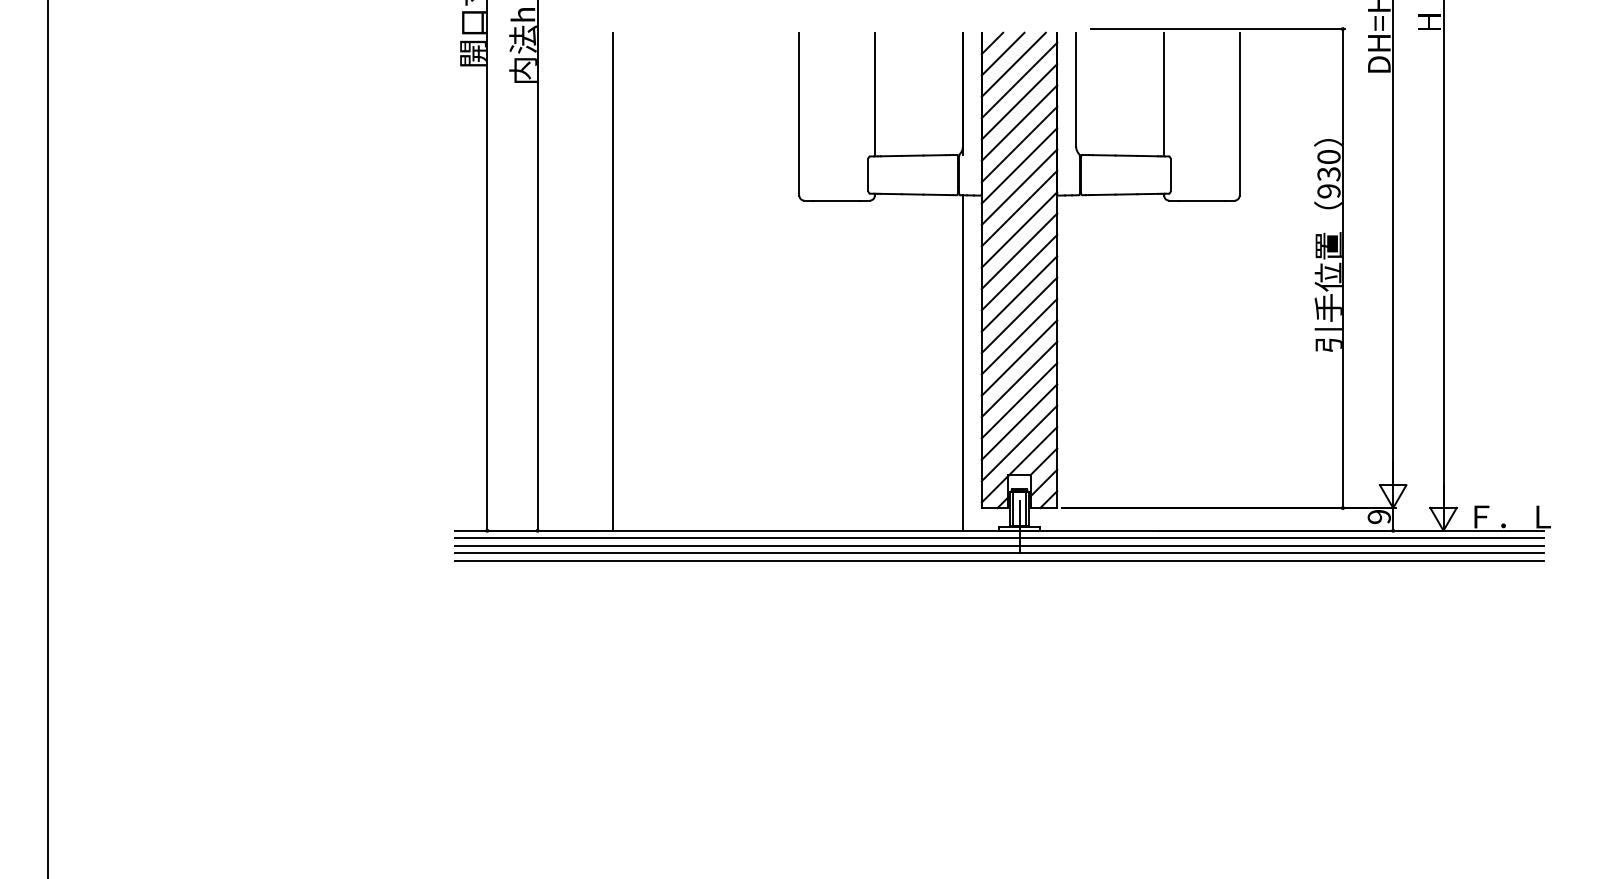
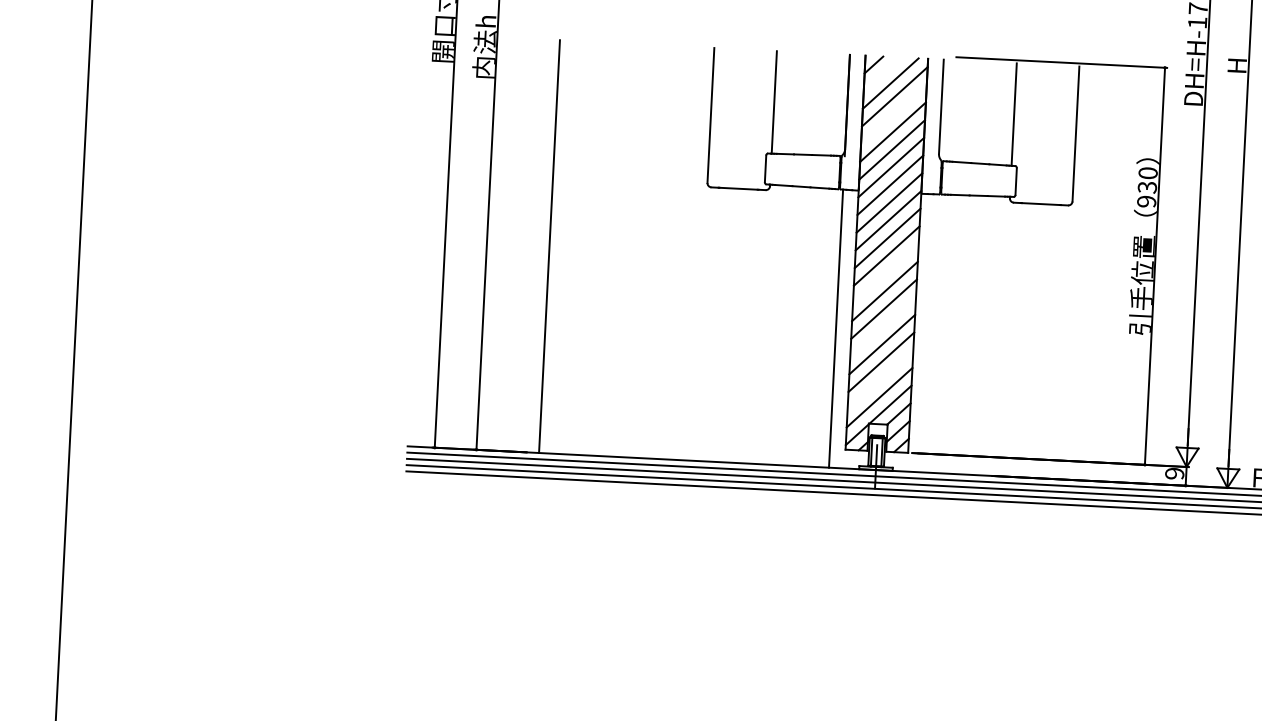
line: (1002, 53) -> (881, 73), removed
line: (1019, 101) -> (893, 114), removed
line: (1019, 293) -> (885, 273), removed
line: (1019, 357) -> (883, 326), removed
line: (1019, 421) -> (880, 379), removed

